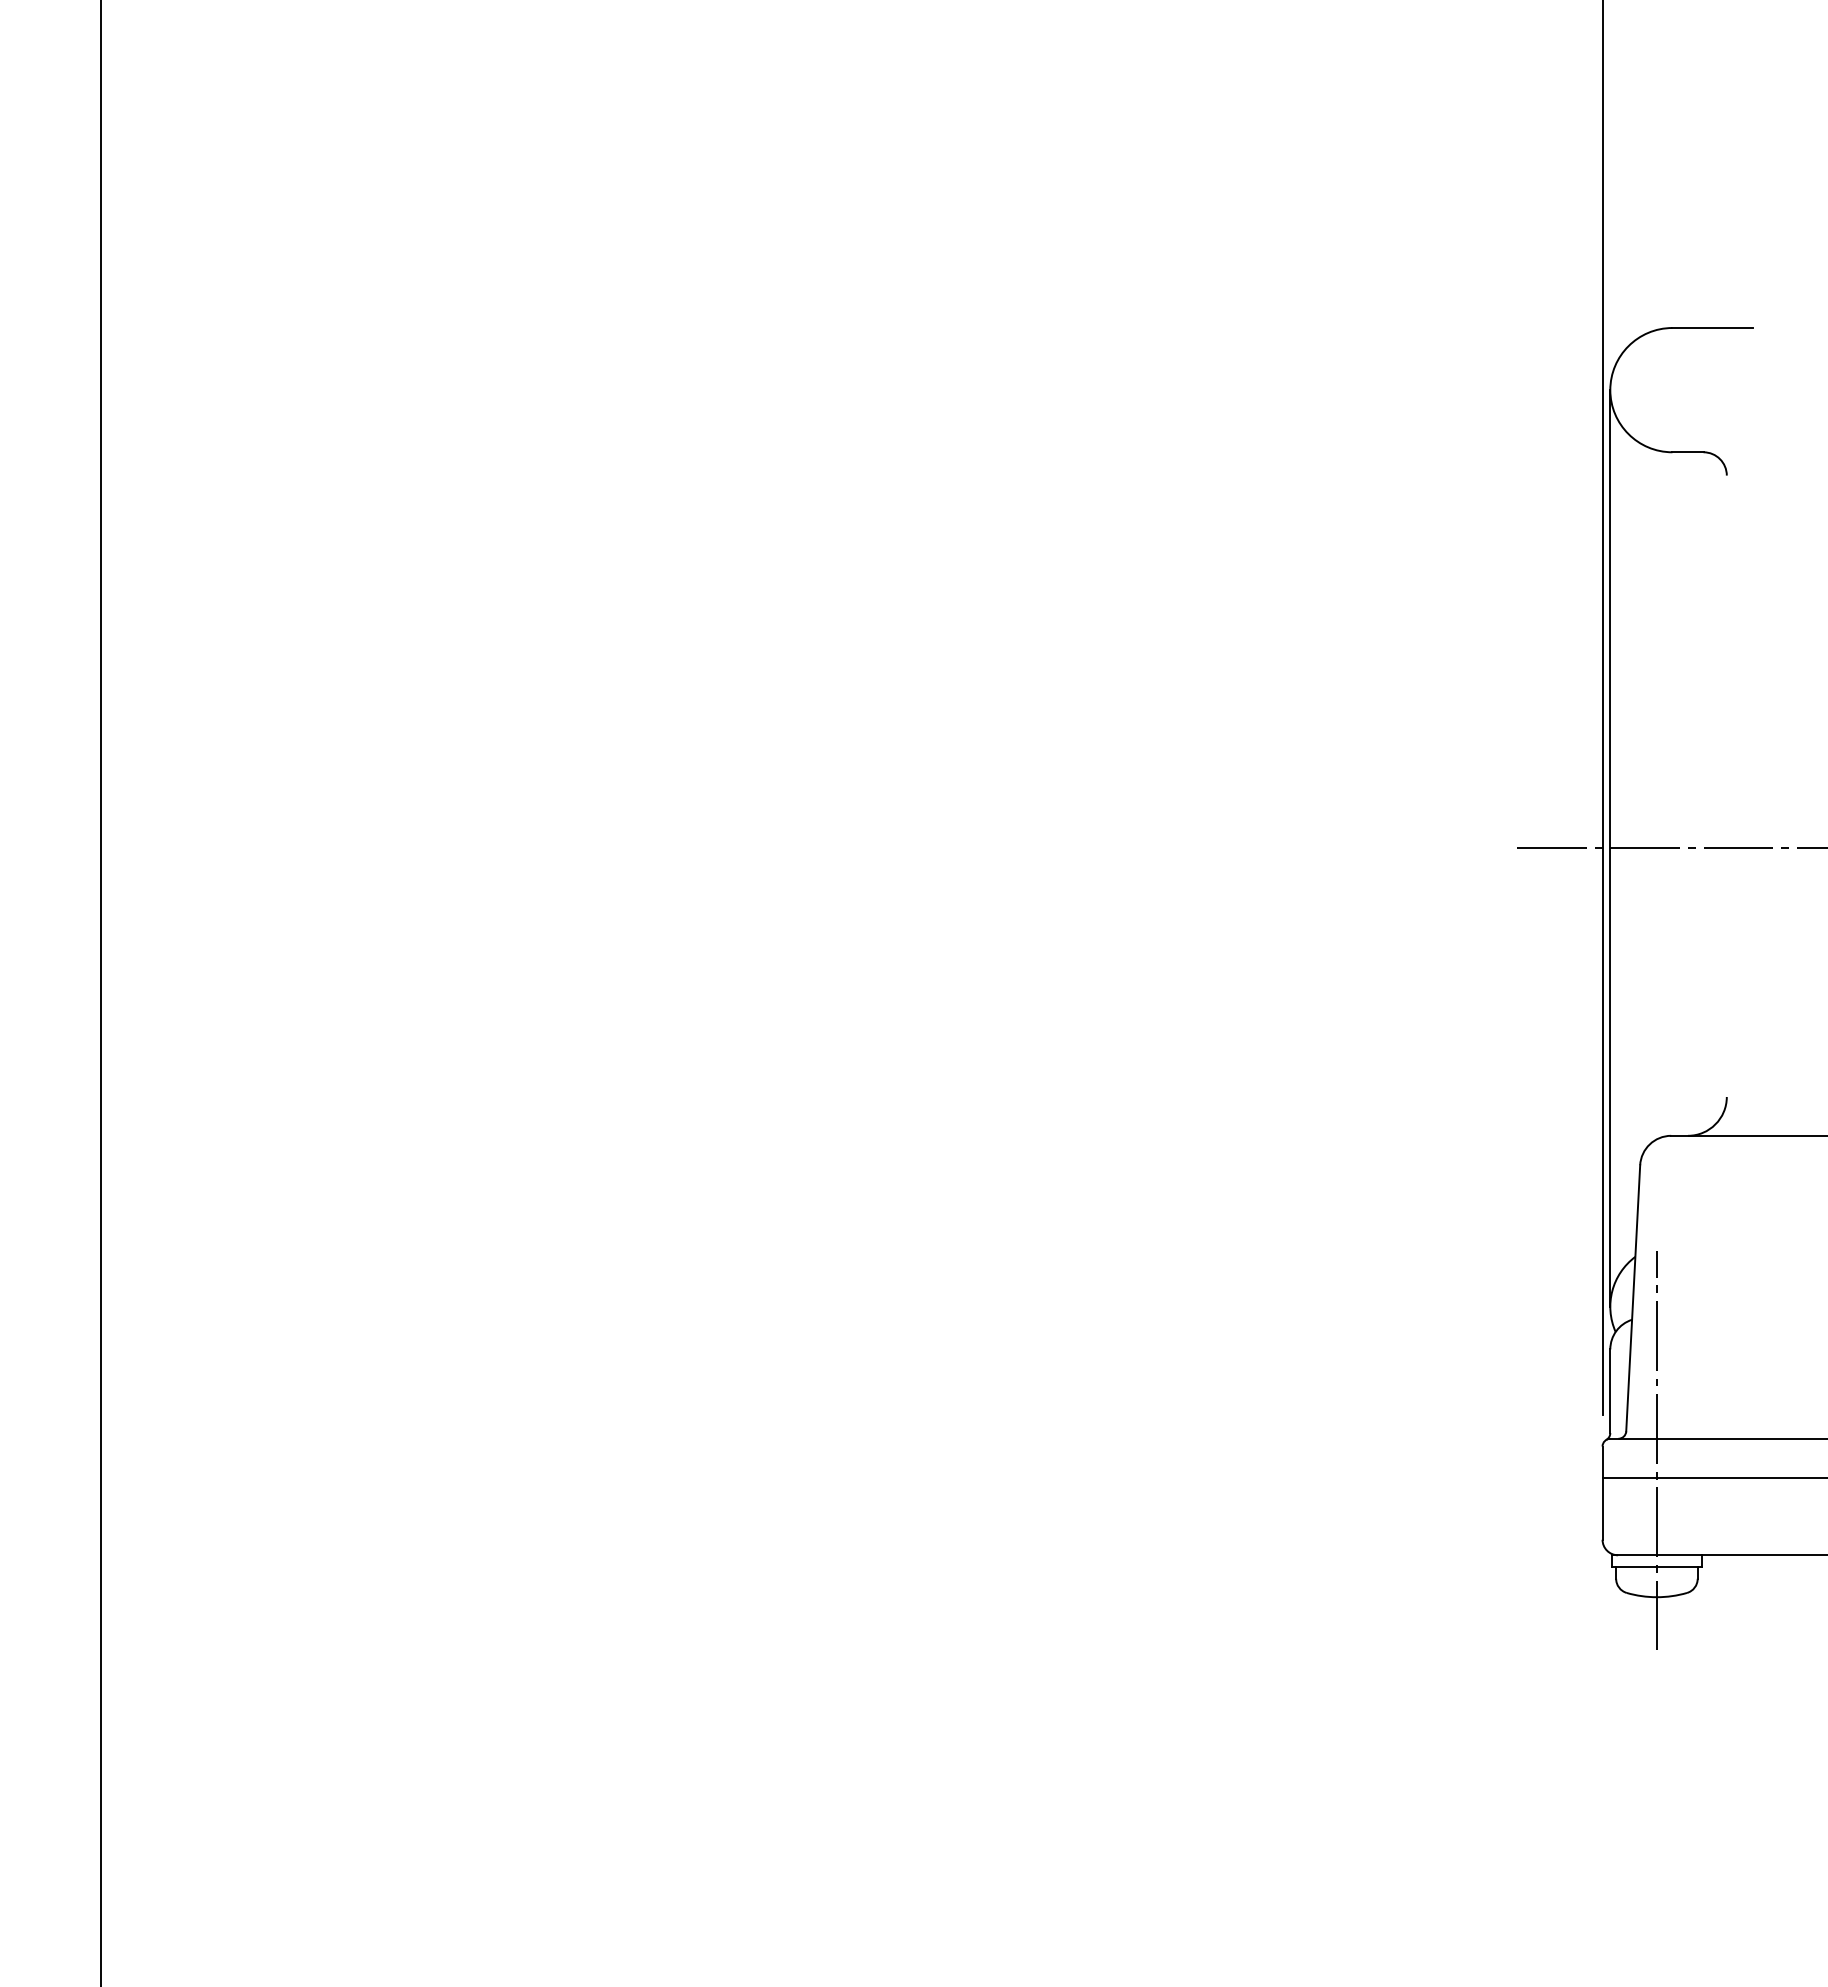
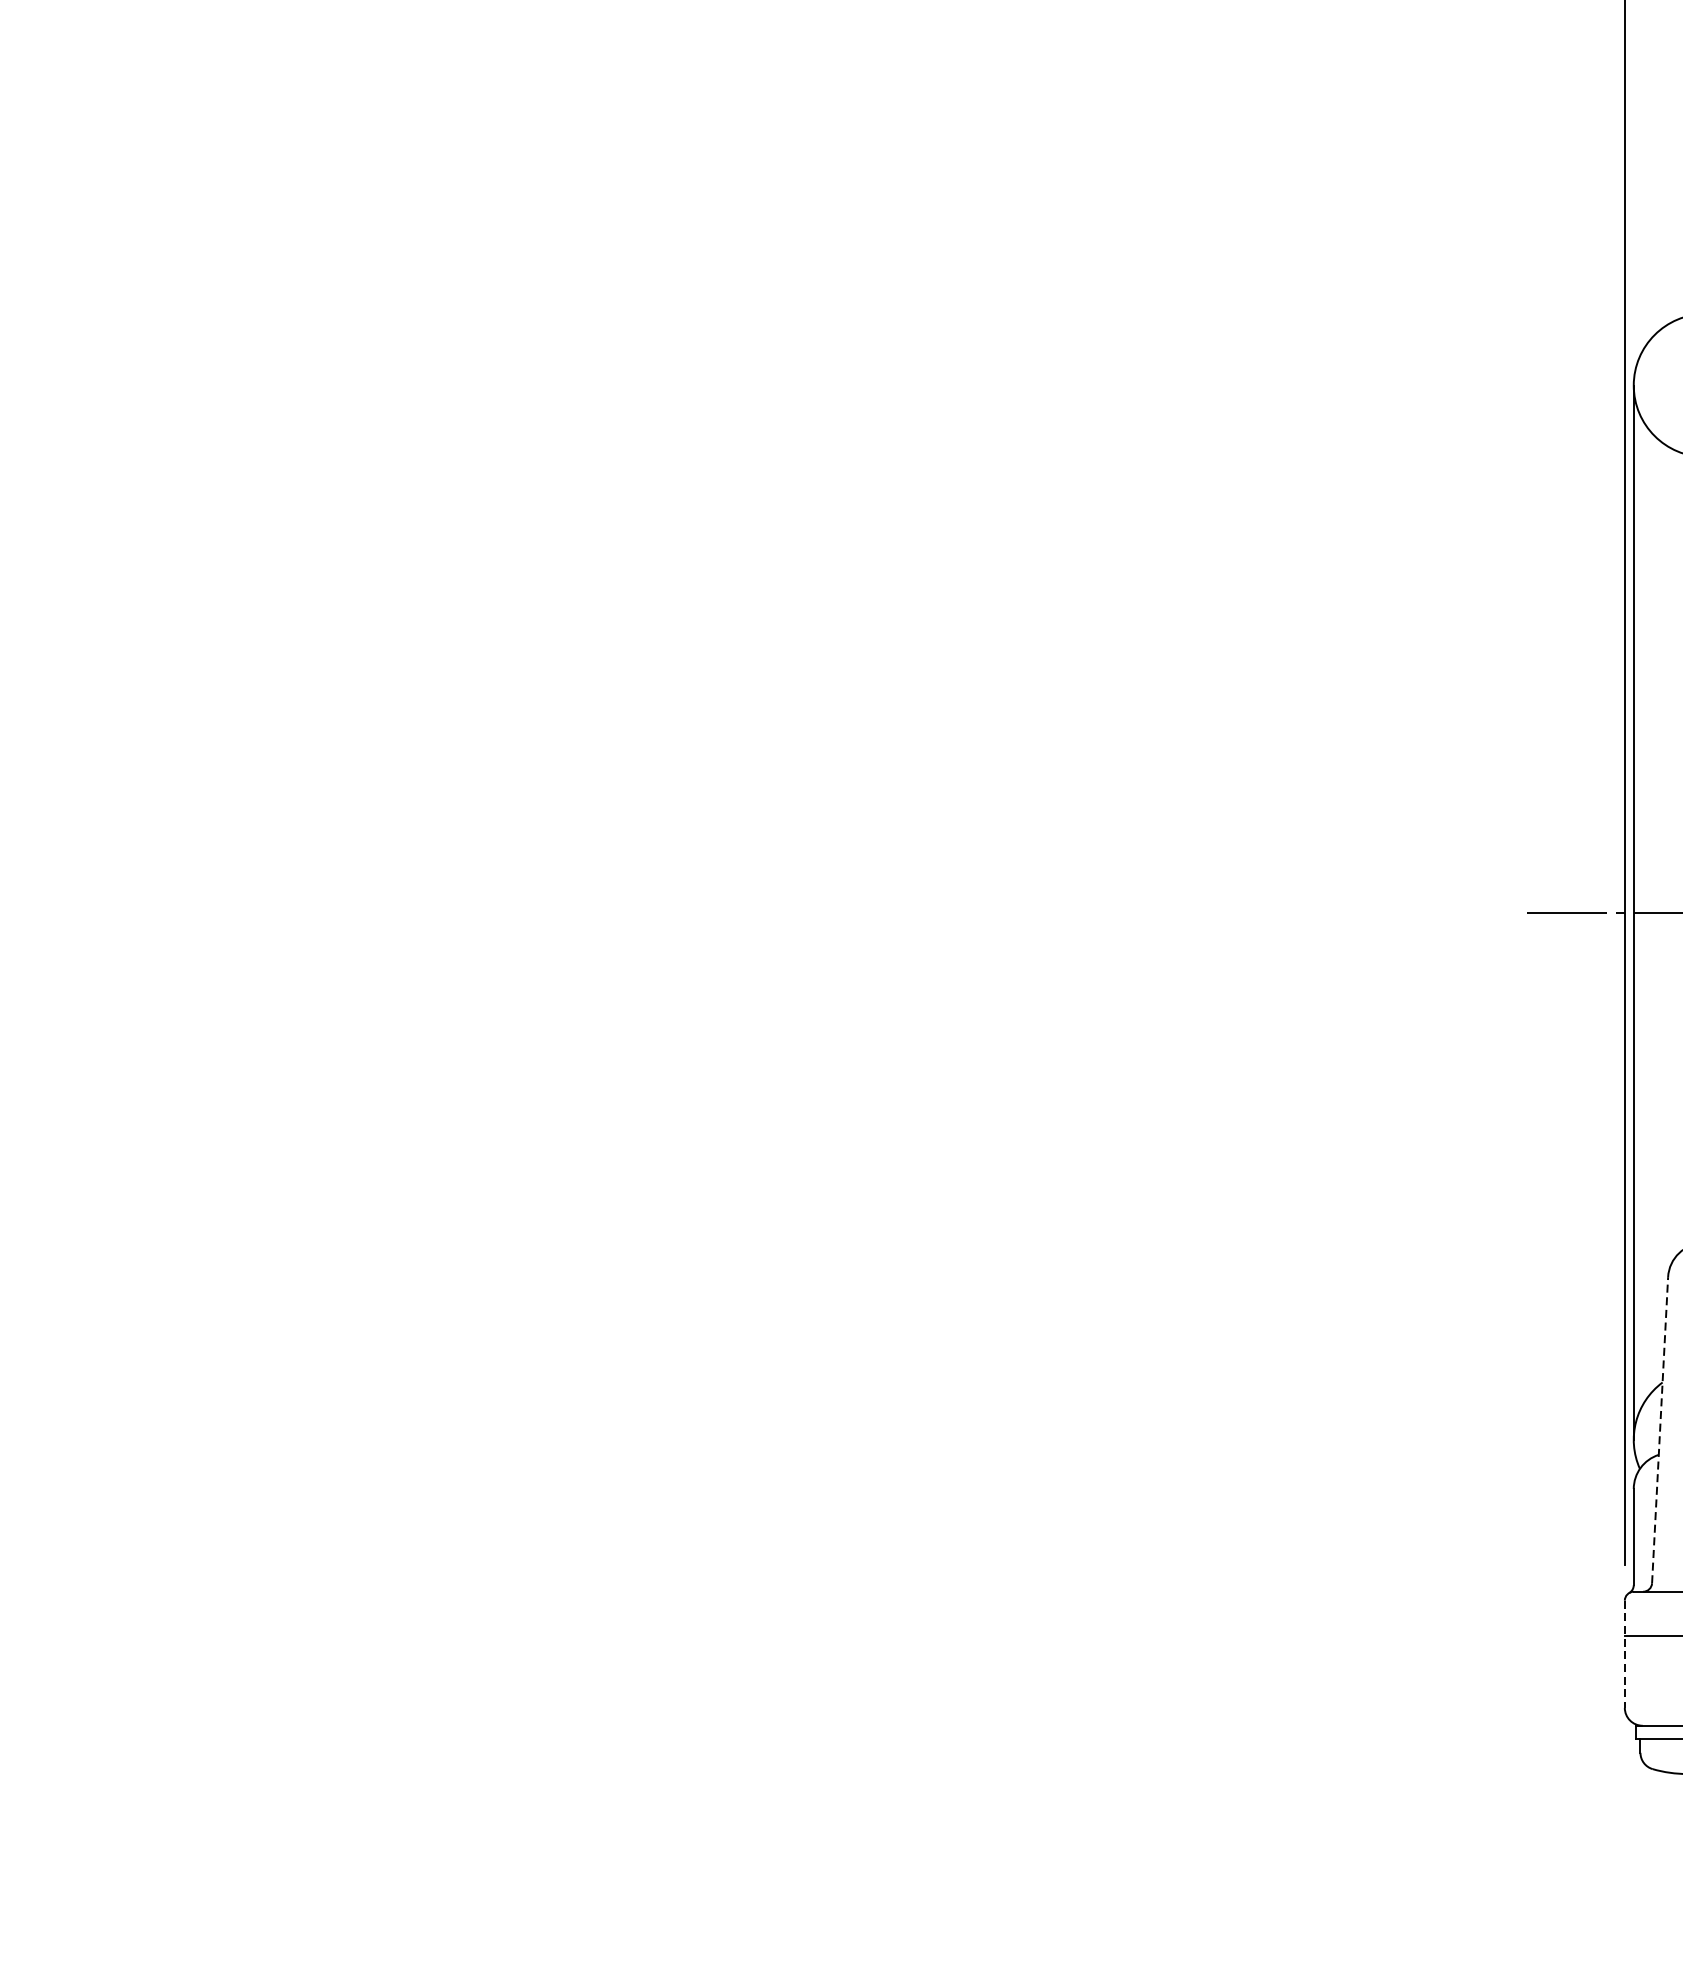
line: (1633, 1297) -> (1660, 1429), solid -> dashed
line: (1602, 1493) -> (1624, 1654), solid -> dashed

